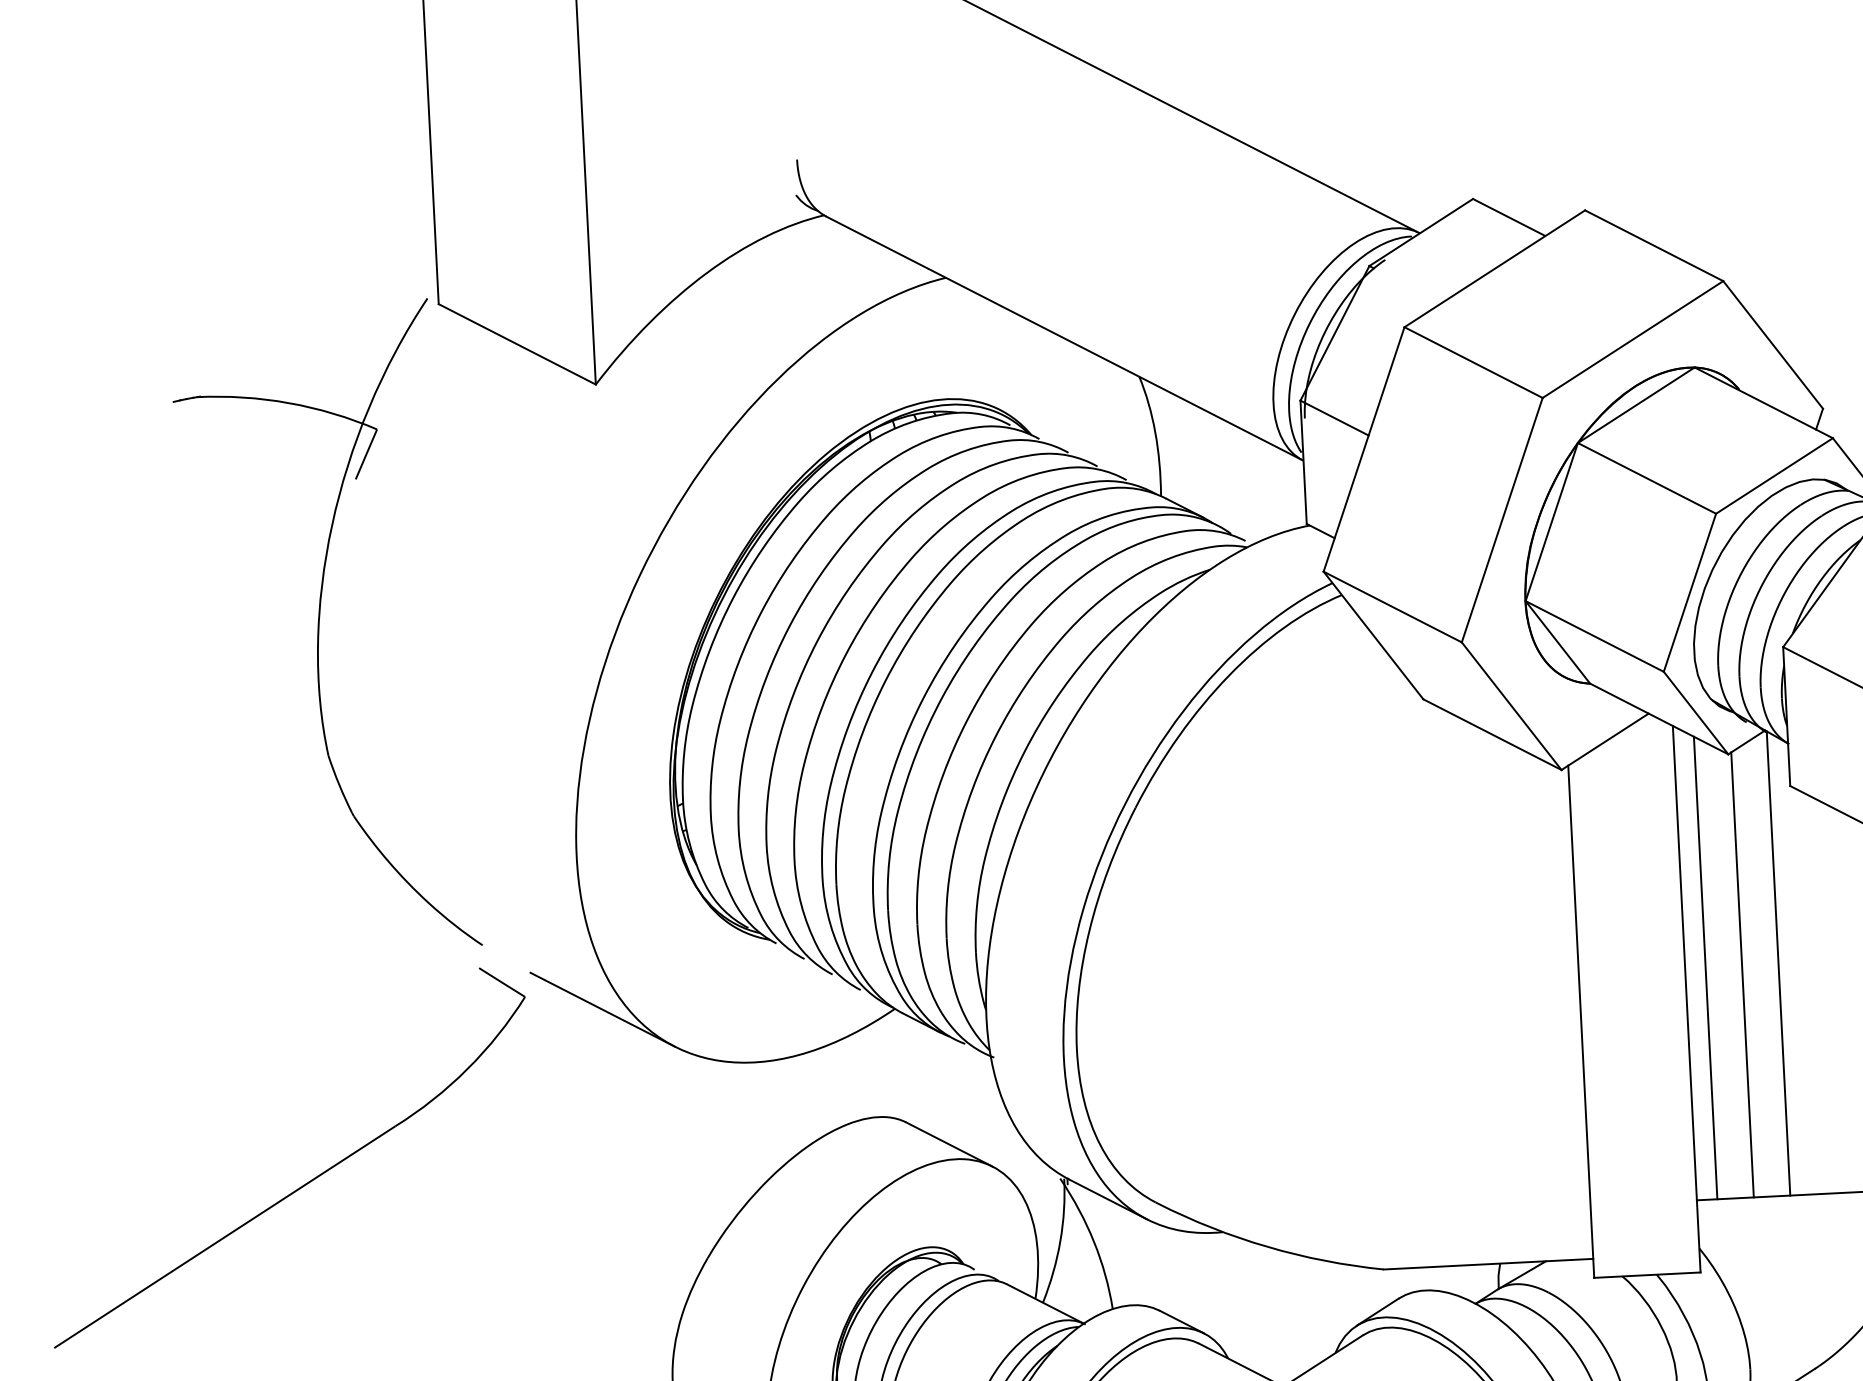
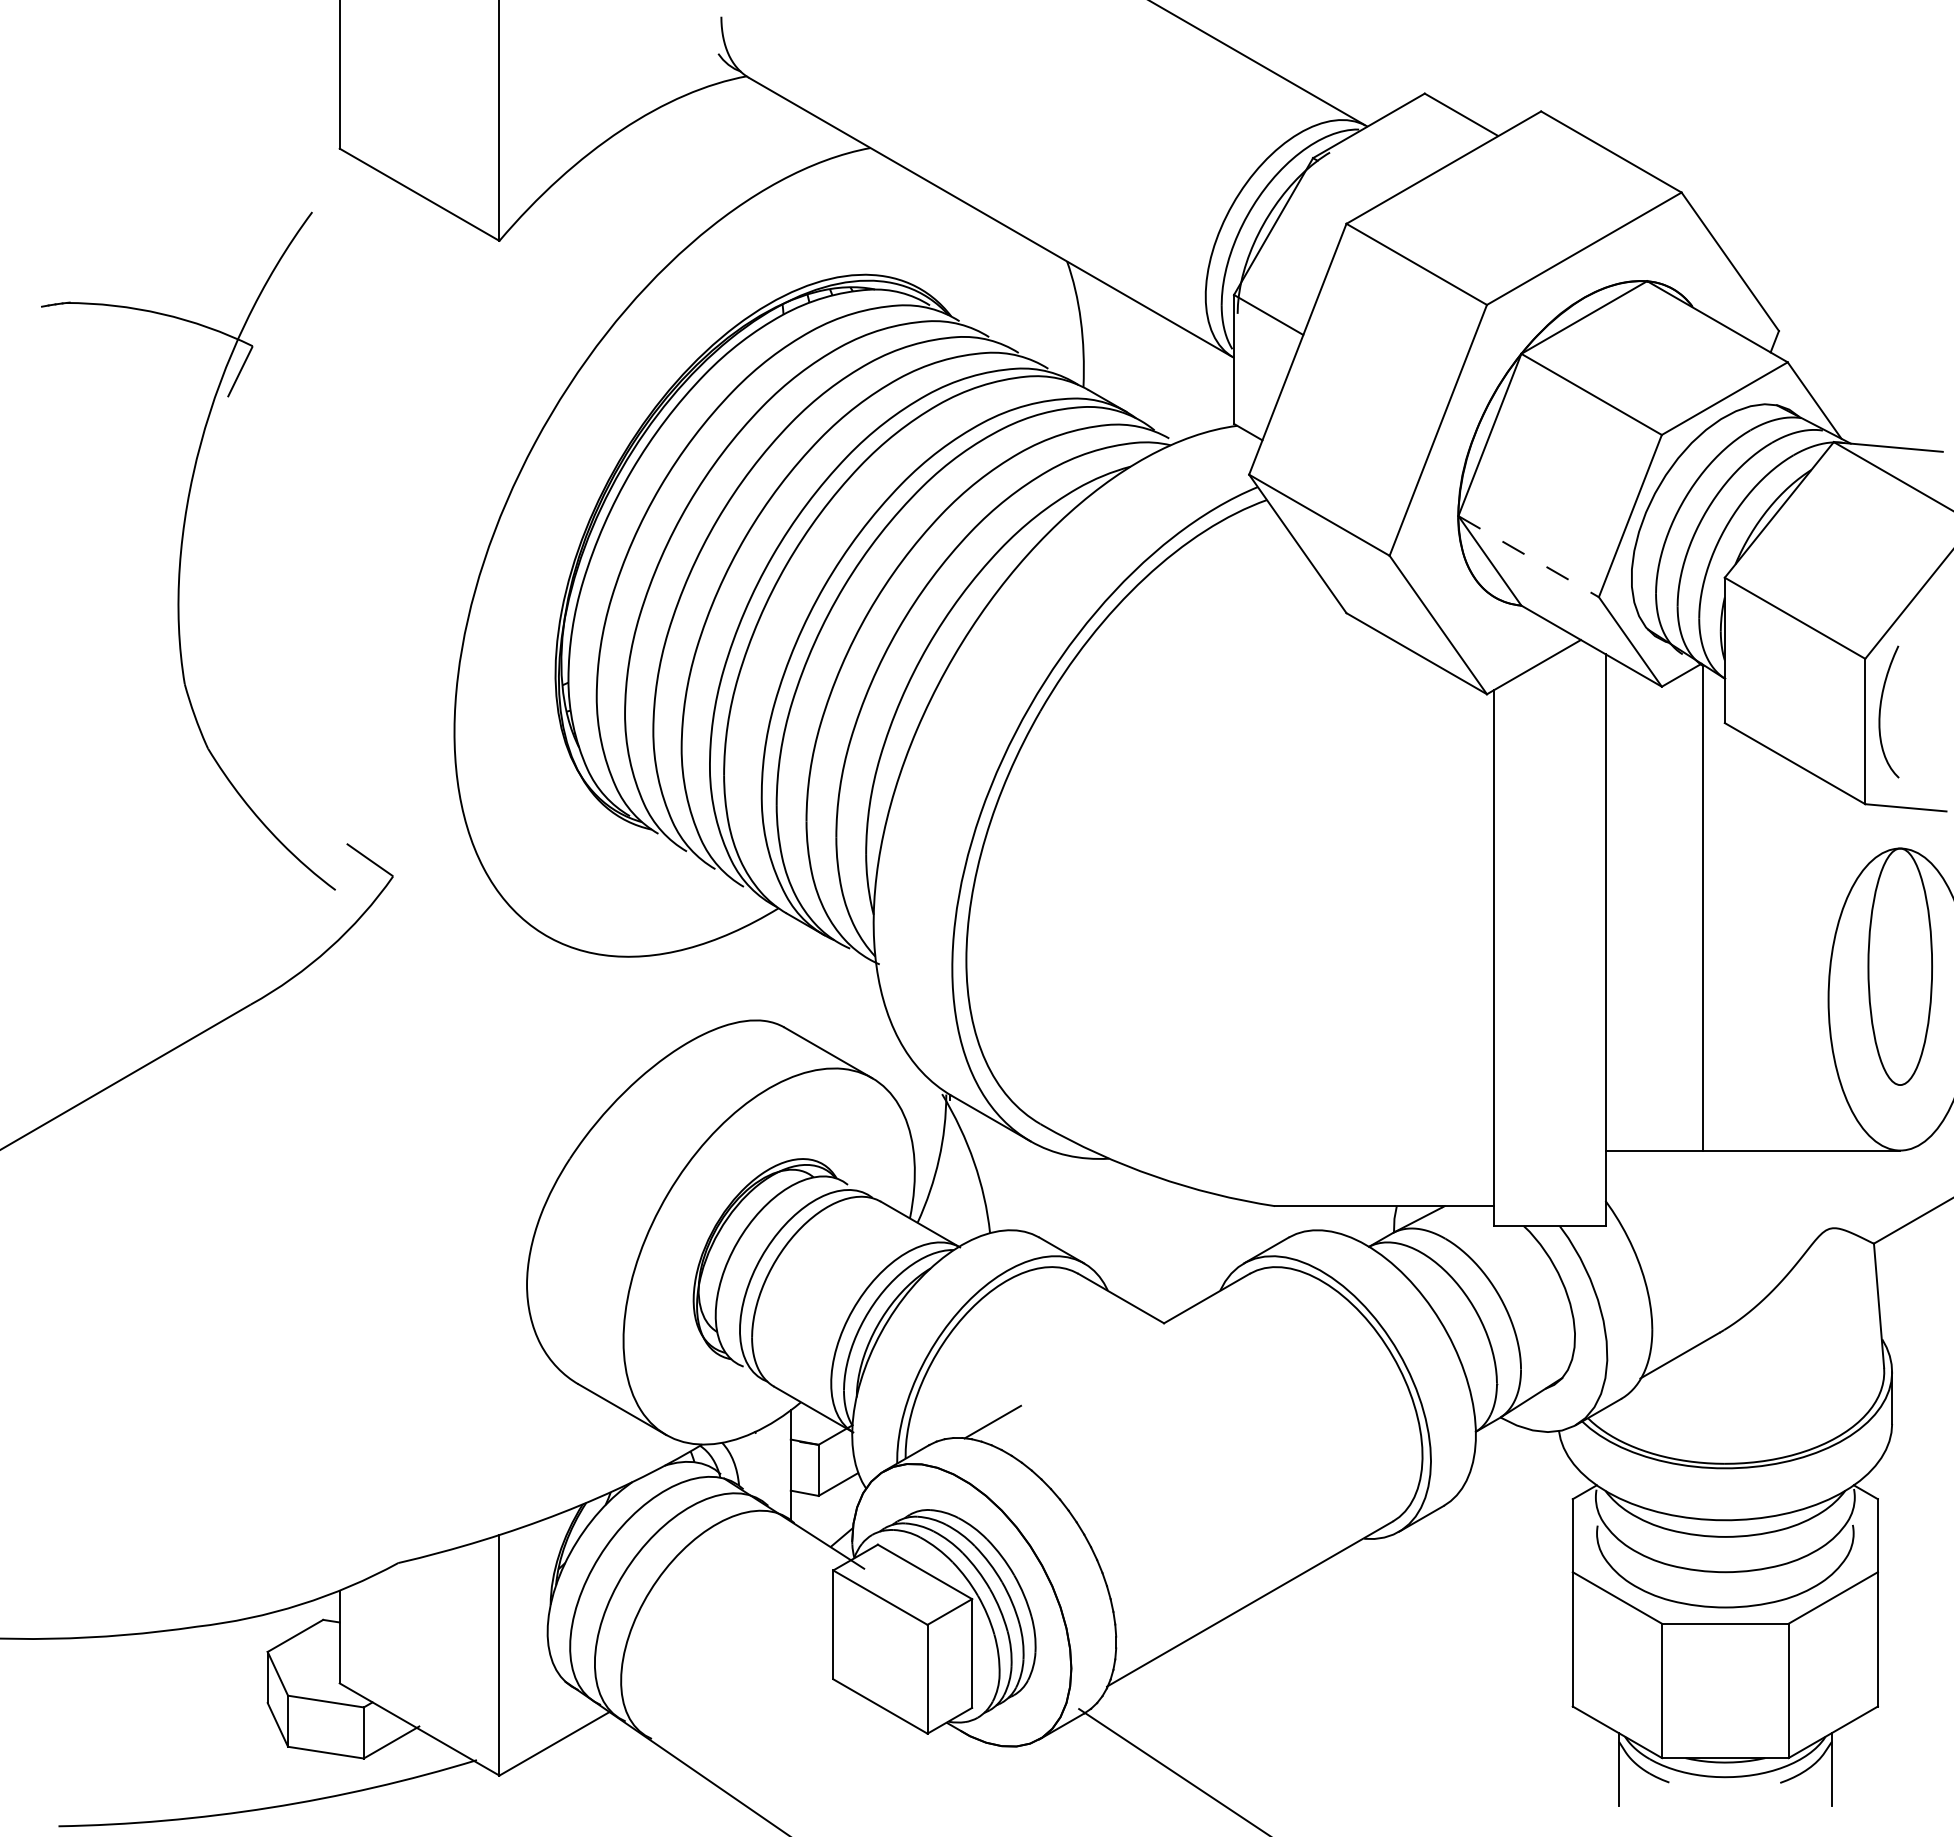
part: (325, 627) -> (188, 550), moved
line: (1595, 636) -> (1529, 556), solid -> dashed
line: (1705, 967) -> (1626, 908), removed
line: (1742, 974) -> (1665, 917), removed
line: (602, 1009) -> (473, 893), removed

